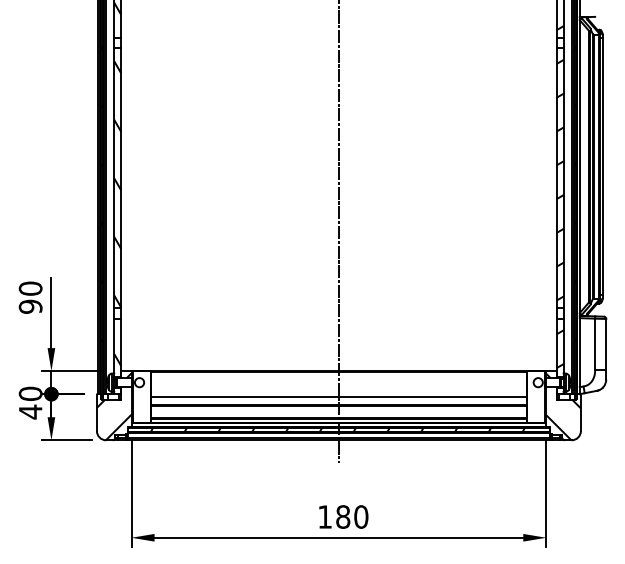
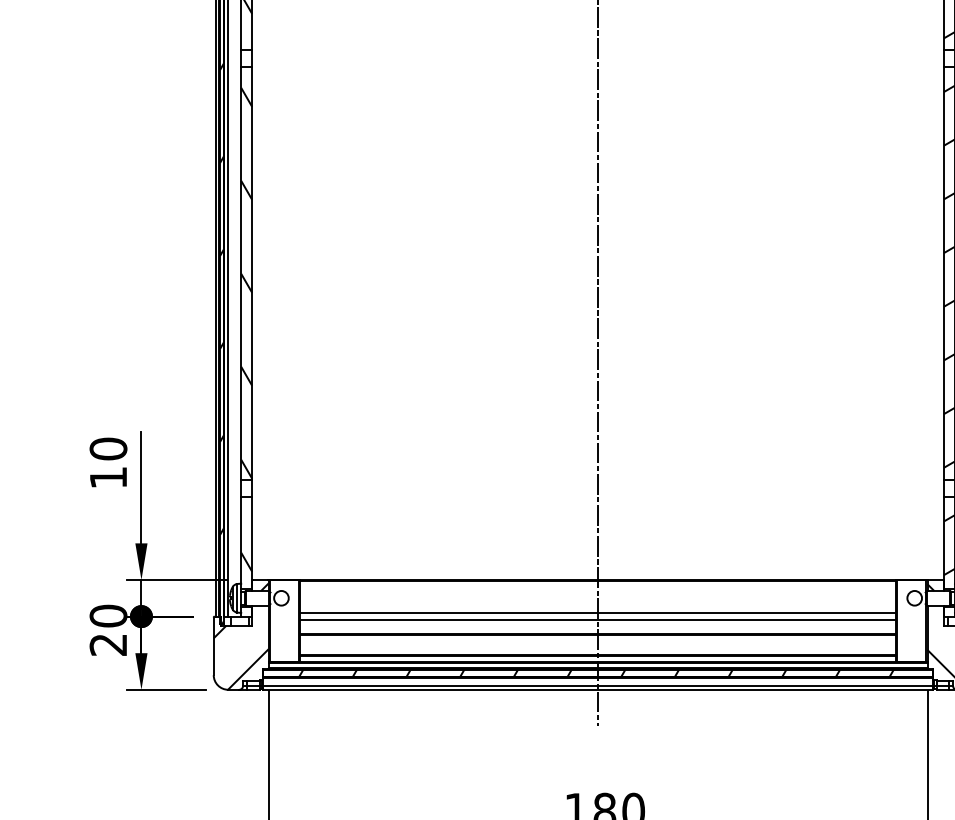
text: (30, 306) -> (108, 477), 90 -> 10
line: (338, 391) -> (597, 612), added
text: (30, 411) -> (108, 644), 40 -> 20

